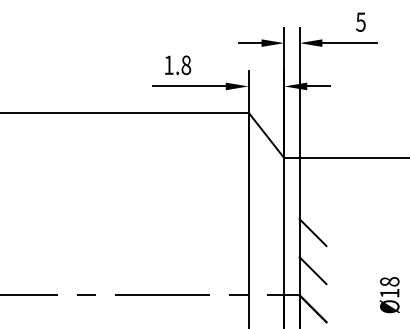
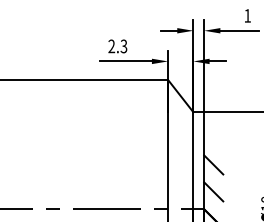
text: (360, 21) -> (247, 15), 5 -> 1
text: (177, 64) -> (117, 45), 1.8 -> 2.3

